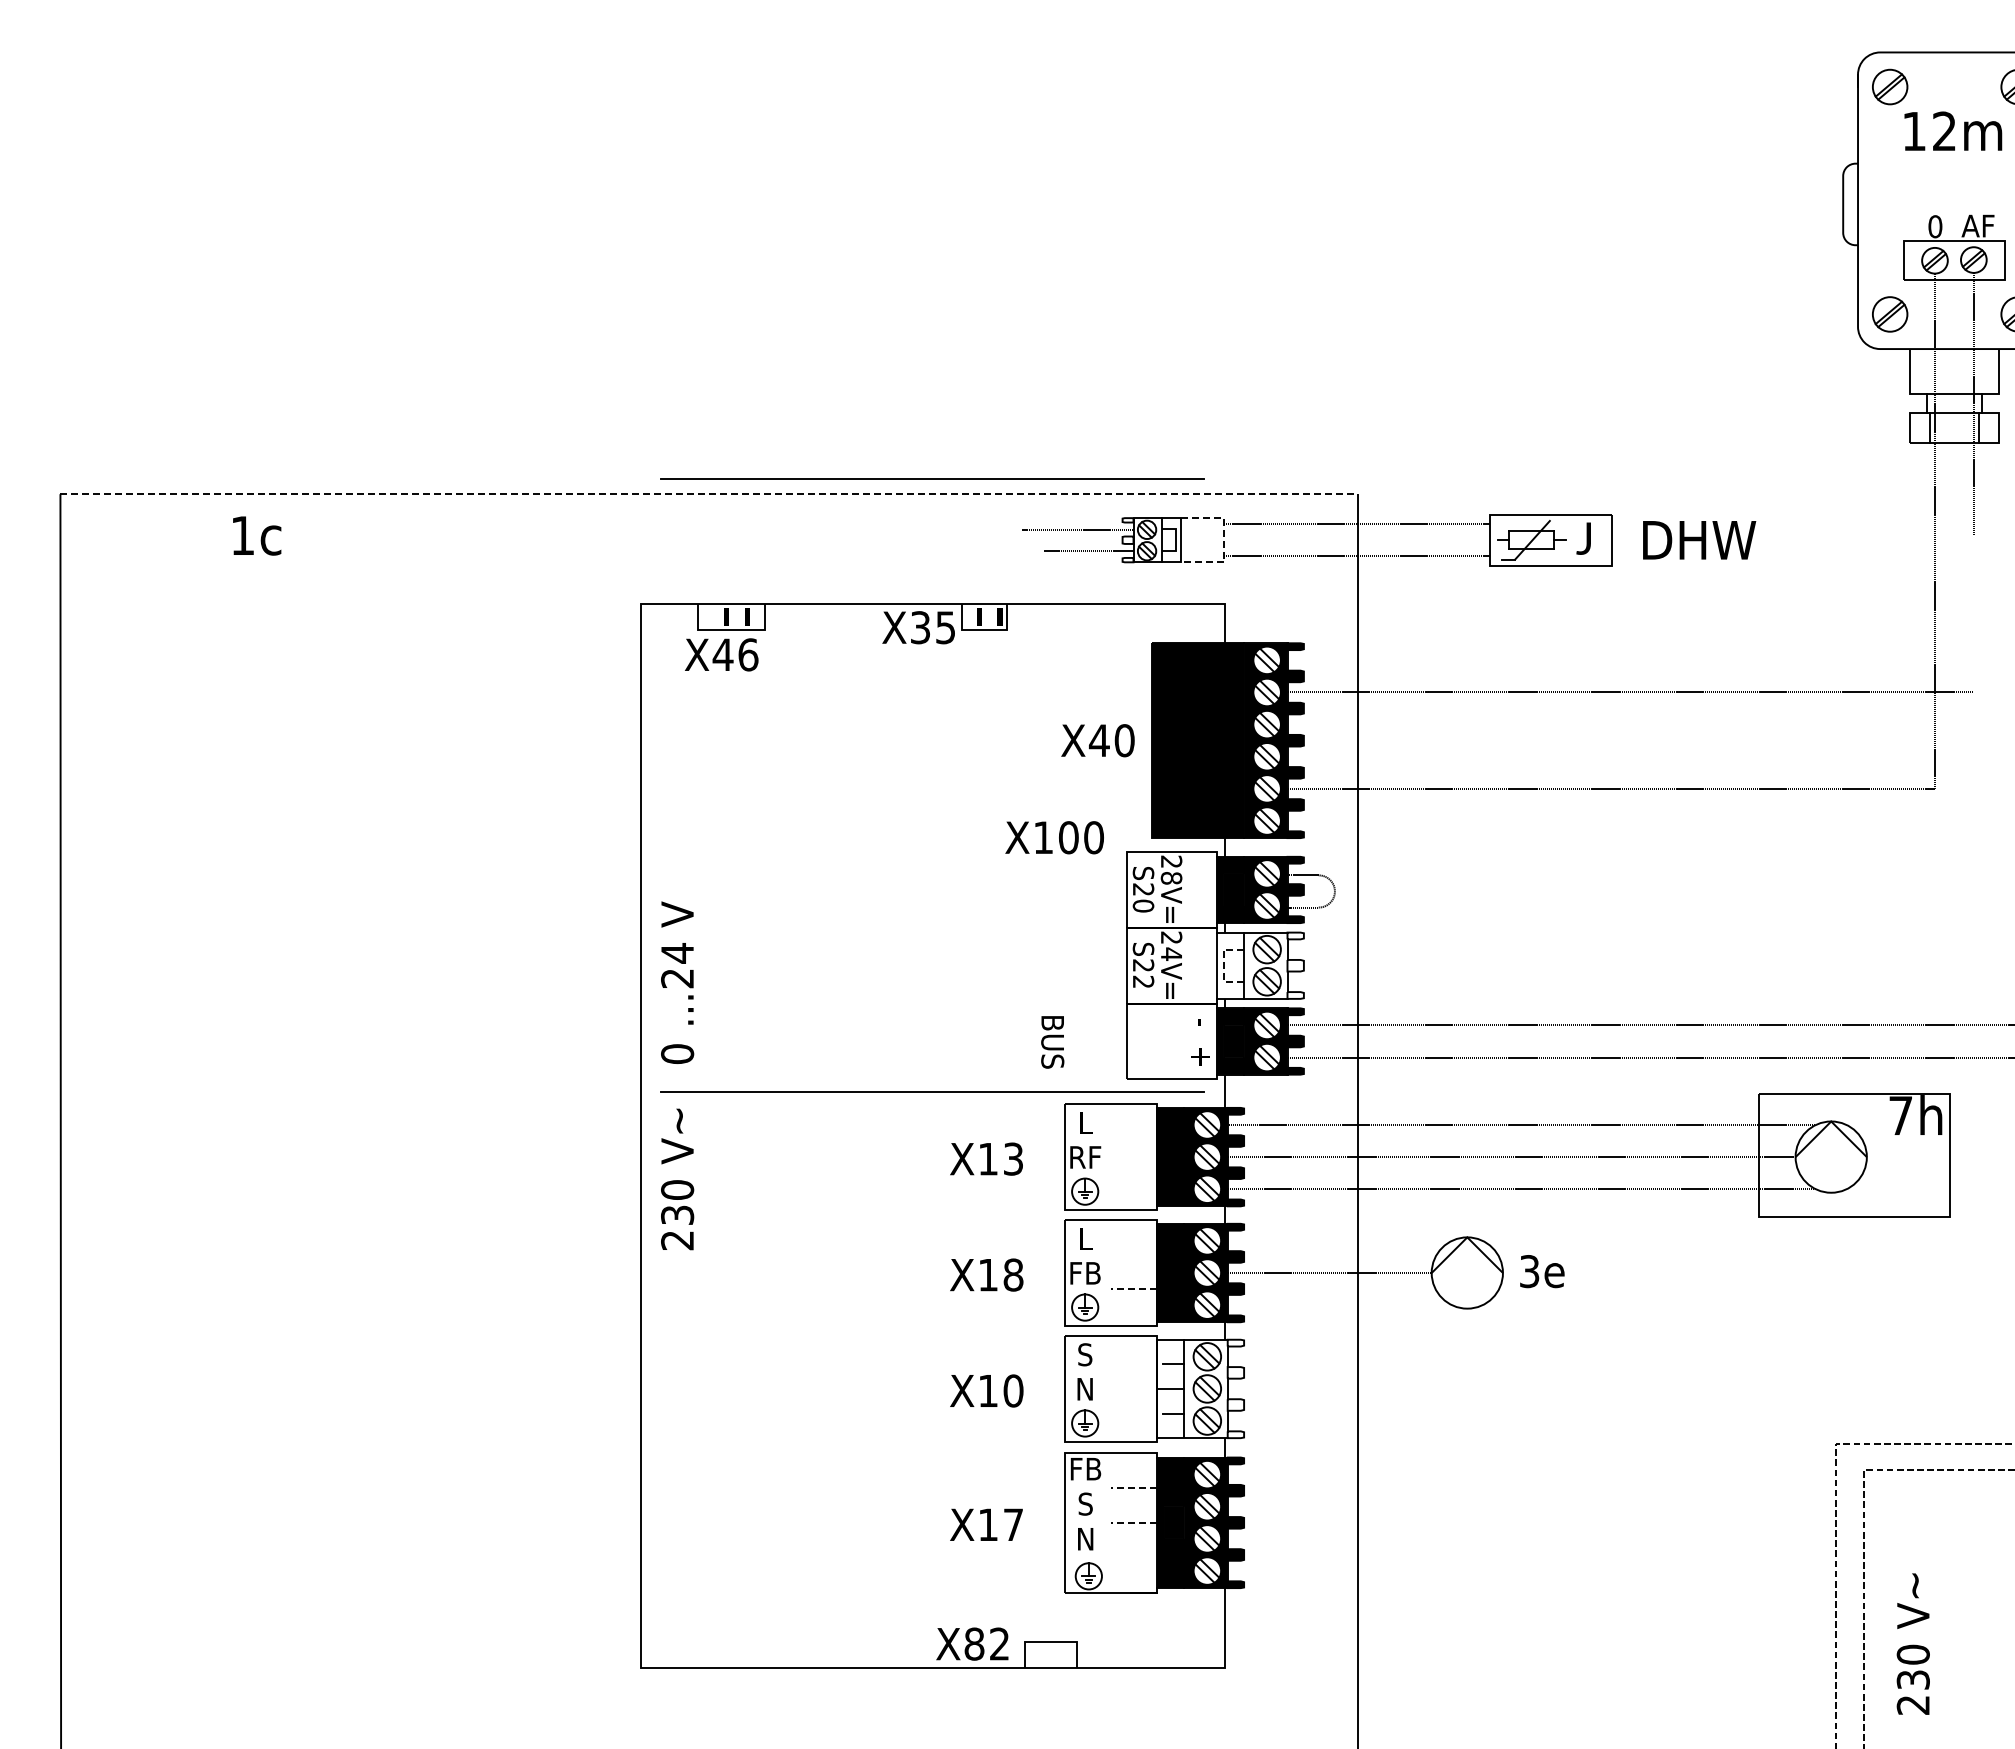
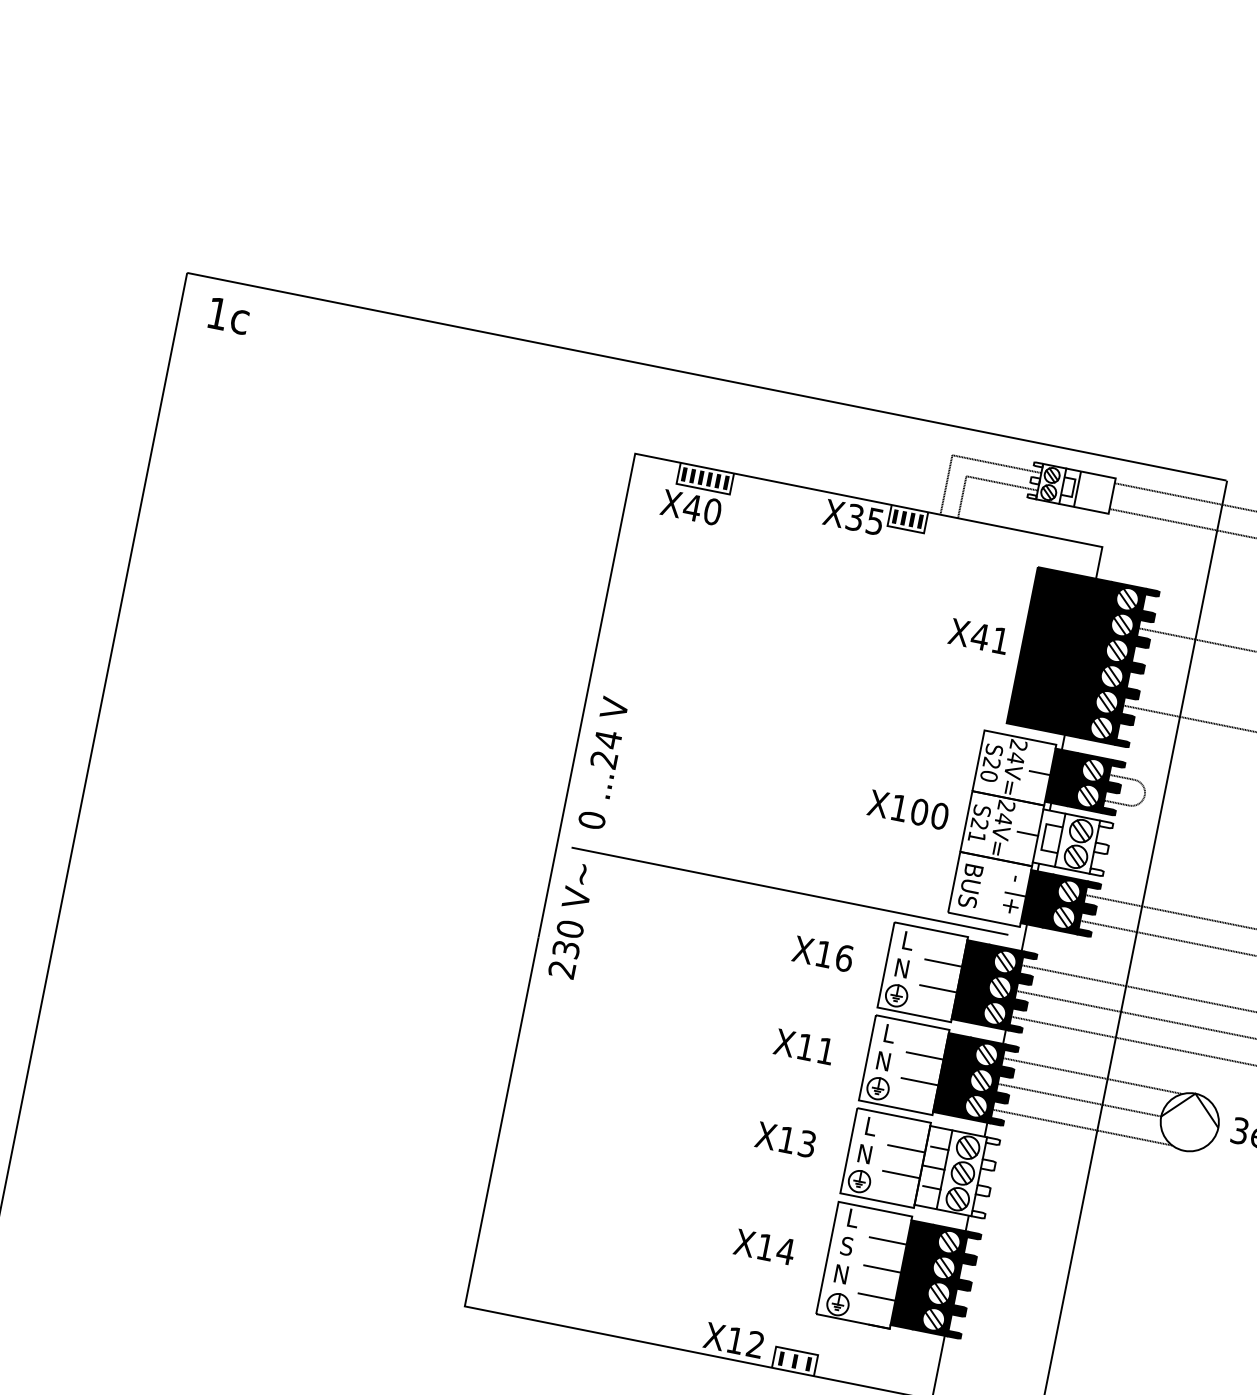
line: (932, 478) -> (888, 399), removed
line: (709, 494) -> (707, 377), dashed -> solid
text: (257, 535) -> (229, 315), moved
line: (1224, 540) -> (1112, 496), dashed -> solid
line: (1022, 566) -> (946, 484), added
line: (1044, 577) -> (962, 497), added
fill: (704, 616) -> (683, 474), added
fill: (715, 616) -> (692, 475), added
fill: (736, 616) -> (709, 479), added
fill: (757, 616) -> (726, 482), added
fill: (968, 616) -> (895, 516), added
fill: (989, 616) -> (912, 519), added
text: (748, 654) -> (712, 511), X46 -> X40
text: (1124, 740) -> (1000, 640), X40 -> X41
text: (1054, 837) -> (908, 809), moved
text: (1171, 878) -> (1015, 758), 28V= -> 24V=
line: (1203, 889) -> (1039, 772), added
line: (1203, 965) -> (1027, 833), added
line: (1223, 966) -> (1043, 837), dashed -> solid
text: (1143, 981) -> (977, 836), S22 -> S21
line: (1203, 1041) -> (1015, 894), added
text: (1052, 1042) -> (970, 886), moved
line: (1133, 1141) -> (943, 963), added
text: (1085, 1157) -> (902, 968), RF -> N
text: (1013, 1158) -> (844, 957), X13 -> X16
line: (1133, 1173) -> (938, 989), added
line: (1339, 1240) -> (1092, 1075), added
line: (1133, 1256) -> (924, 1055), added
text: (1085, 1273) -> (883, 1061), FB -> N
text: (1013, 1274) -> (825, 1050), X18 -> X11
line: (1133, 1289) -> (919, 1081), dashed -> solid
line: (1339, 1305) -> (1082, 1127), added
text: (1085, 1354) -> (870, 1126), S -> L
line: (1133, 1372) -> (906, 1148), added
text: (1013, 1390) -> (807, 1143), X10 -> X13
line: (1133, 1405) -> (901, 1174), added
text: (1085, 1469) -> (852, 1218), FB -> L
line: (1133, 1487) -> (887, 1240), dashed -> solid
line: (1133, 1522) -> (882, 1268), dashed -> solid
text: (1013, 1524) -> (785, 1251), X17 -> X14
line: (1133, 1557) -> (876, 1296), added
text: (974, 1643) -> (735, 1340), X82 -> X12
fill: (1033, 1654) -> (781, 1358), added
fill: (1050, 1654) -> (794, 1361), added
fill: (1067, 1654) -> (808, 1363), added

